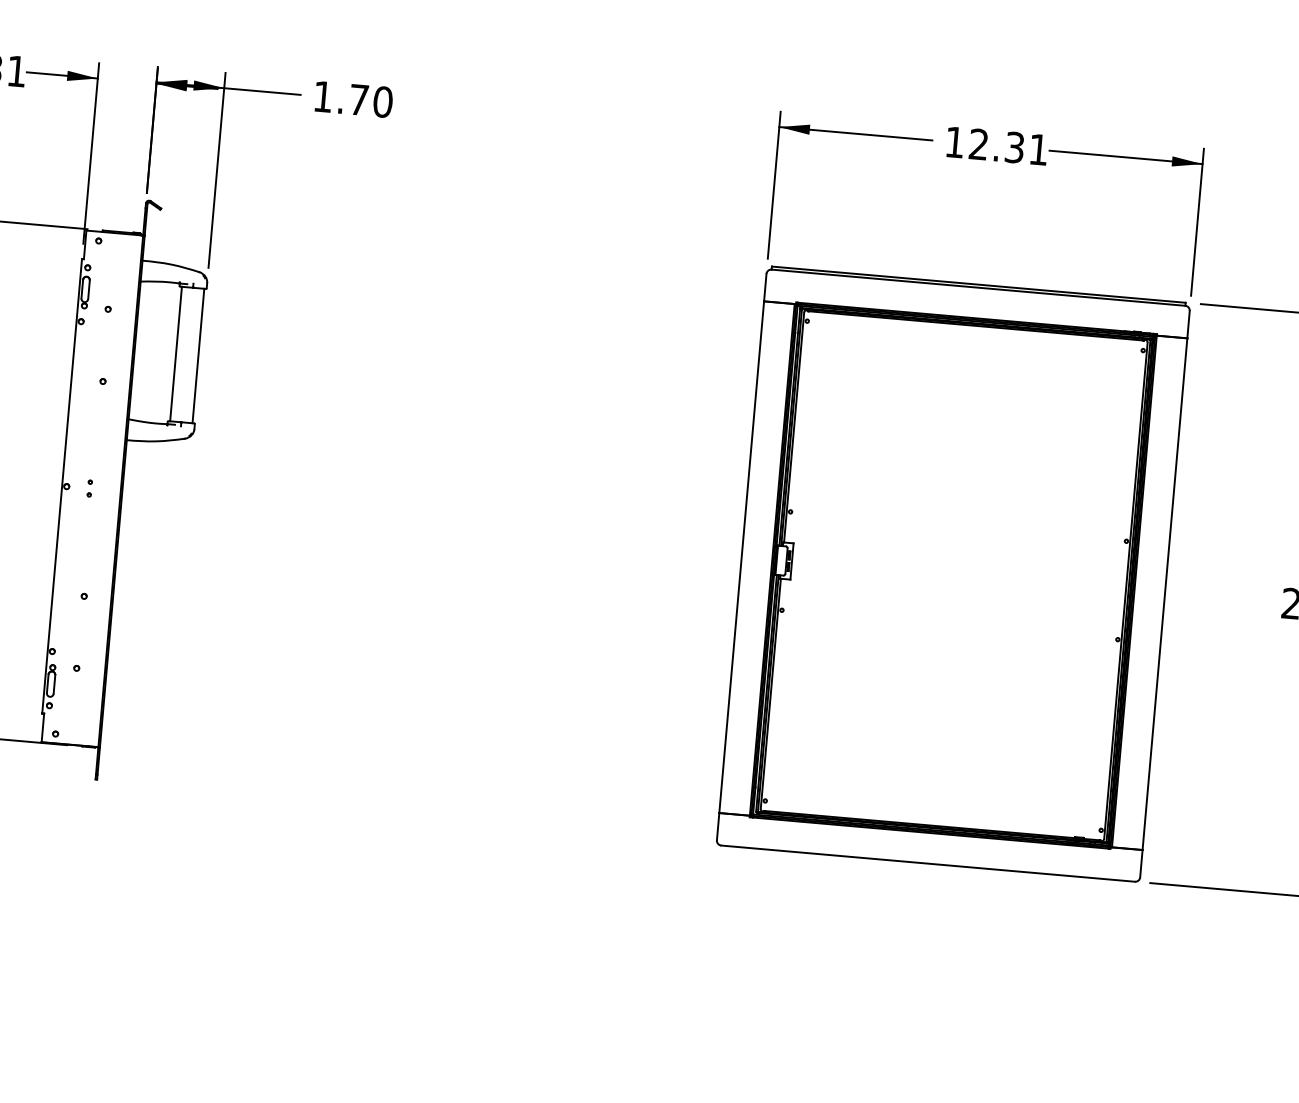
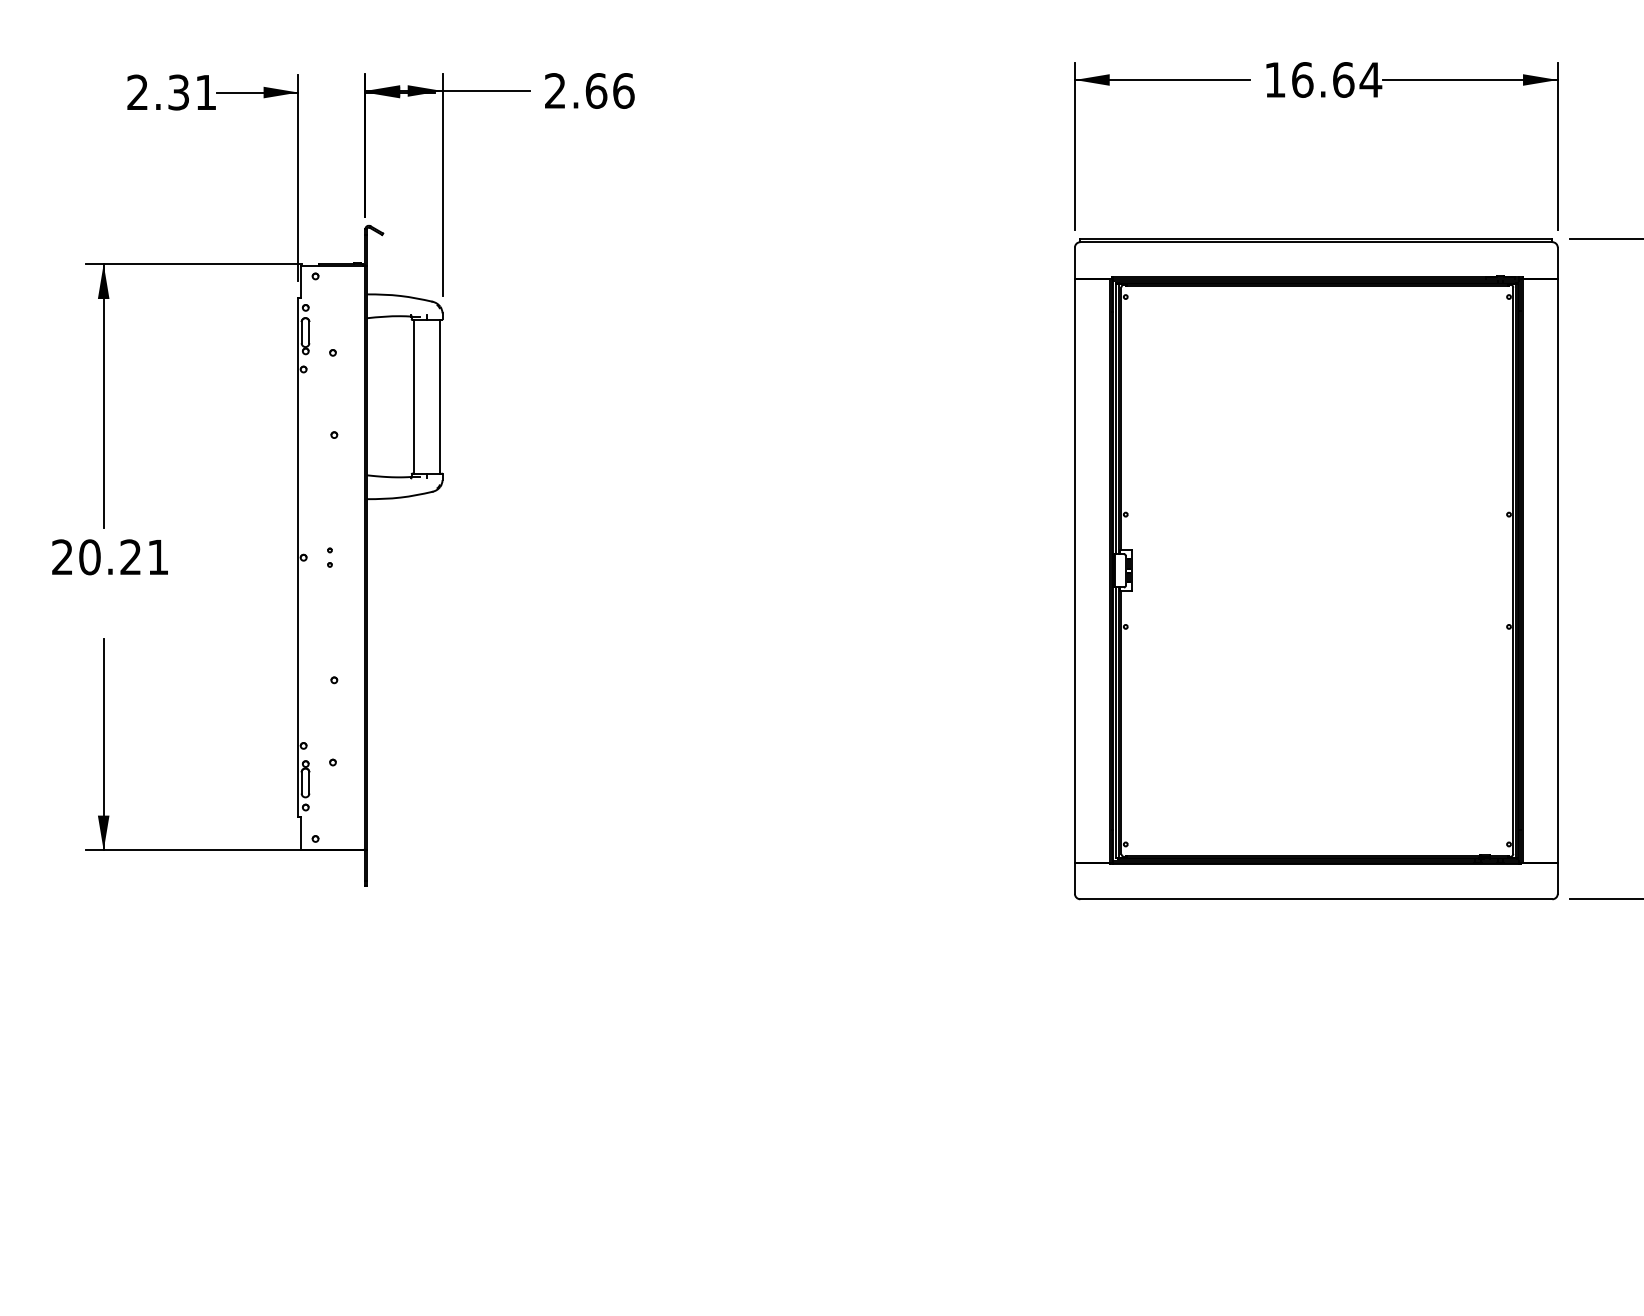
text: (353, 99) -> (589, 90), 1.70 -> 2.66
text: (1009, 146) -> (1337, 79), 12.31 -> 16.64

